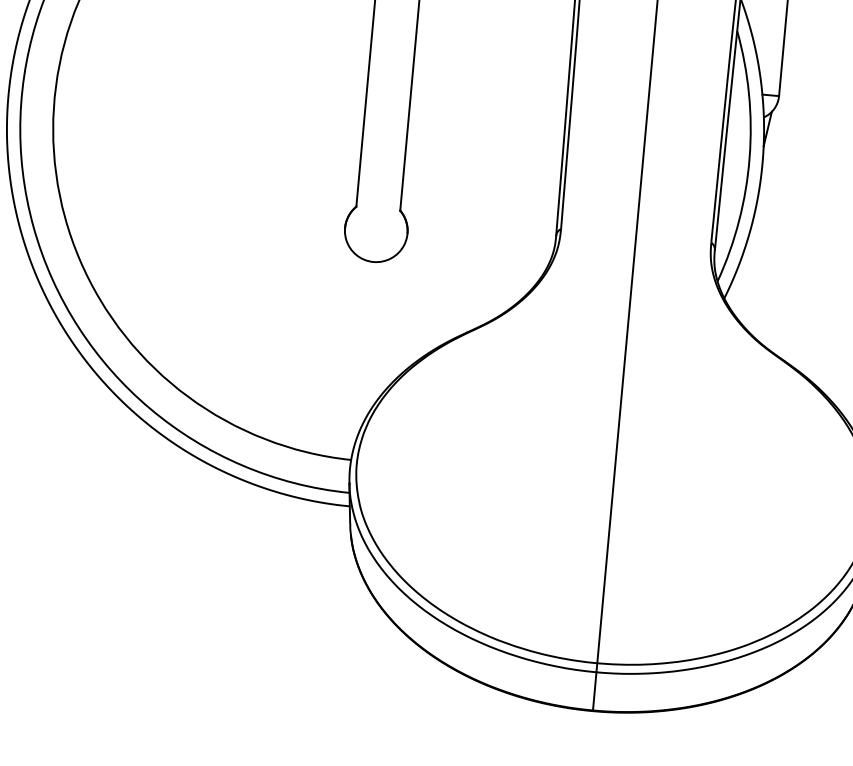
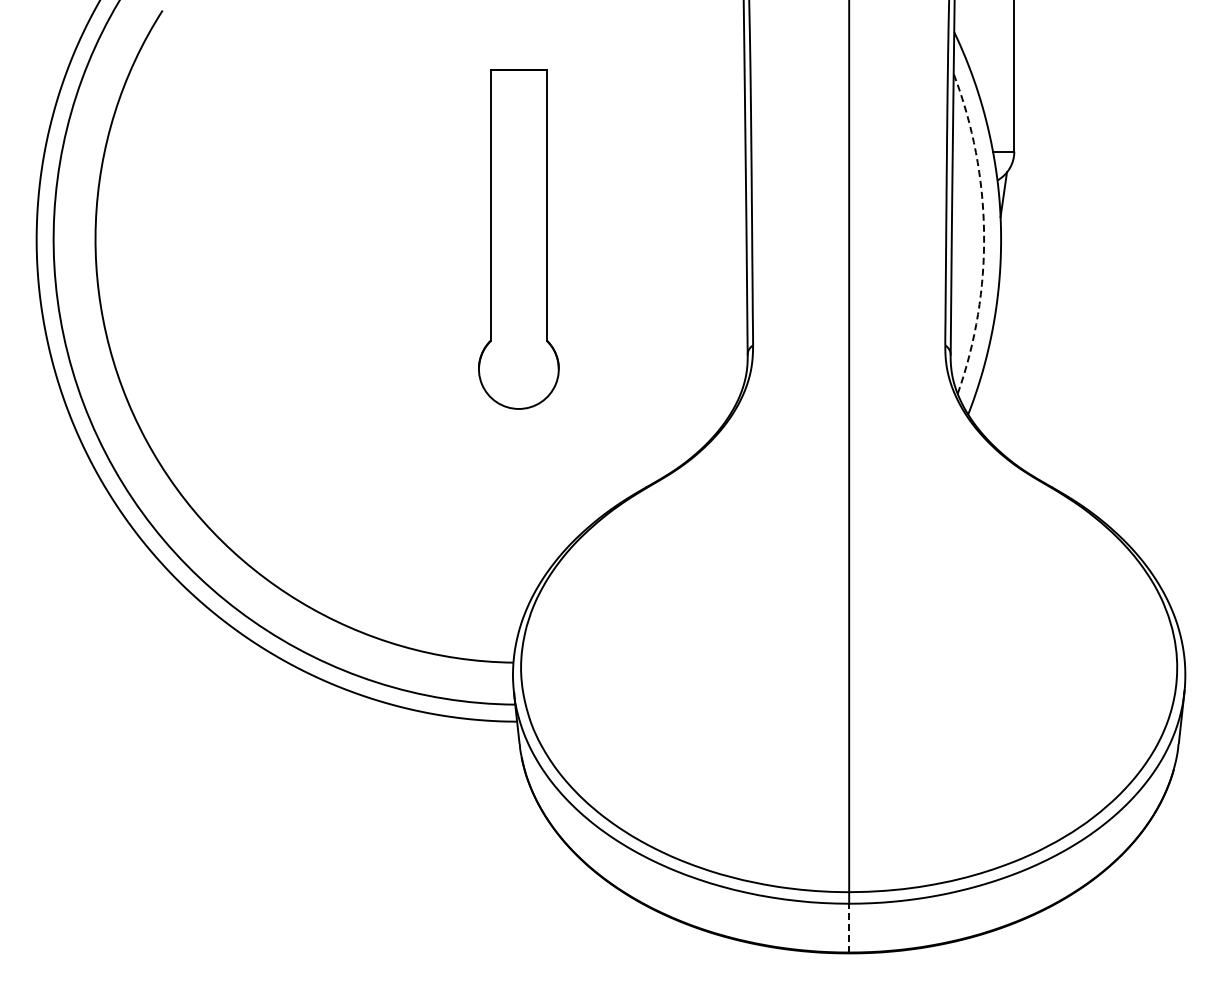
arc: (749, 157) -> (984, 233), solid -> dashed
line: (595, 690) -> (849, 927), solid -> dashed

